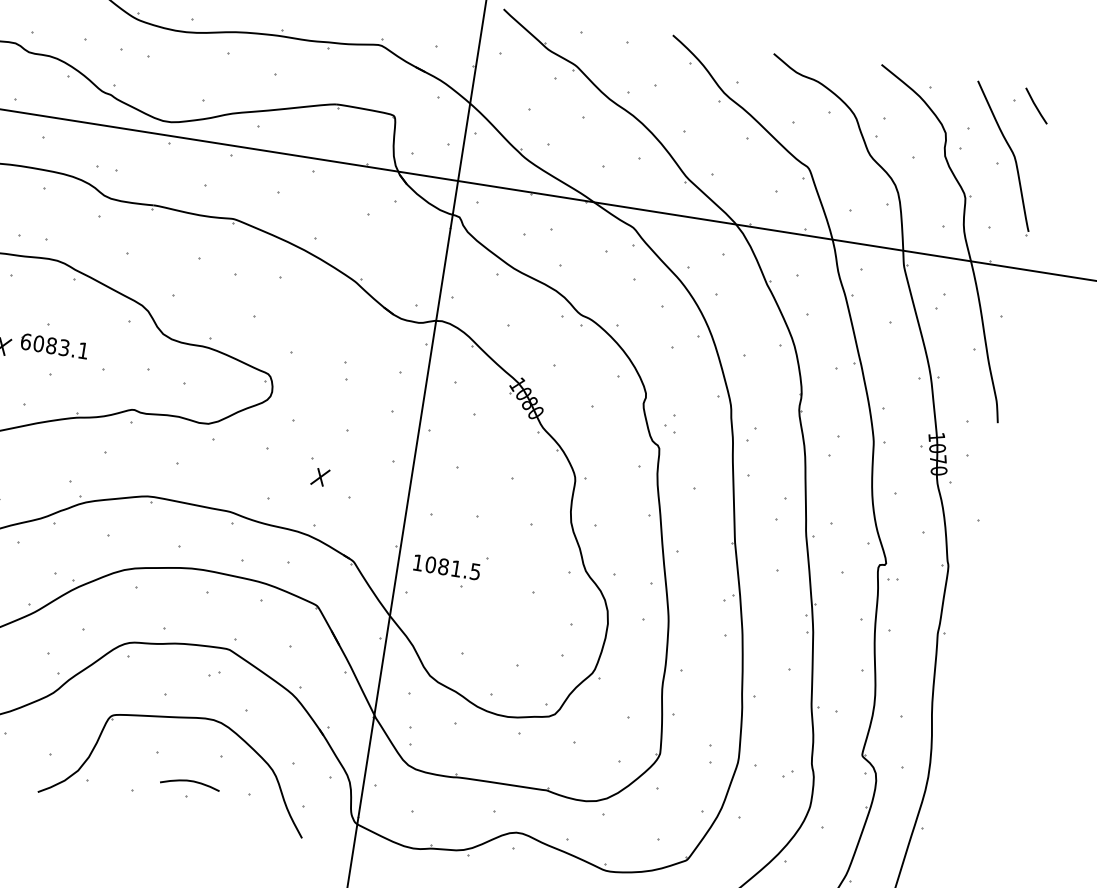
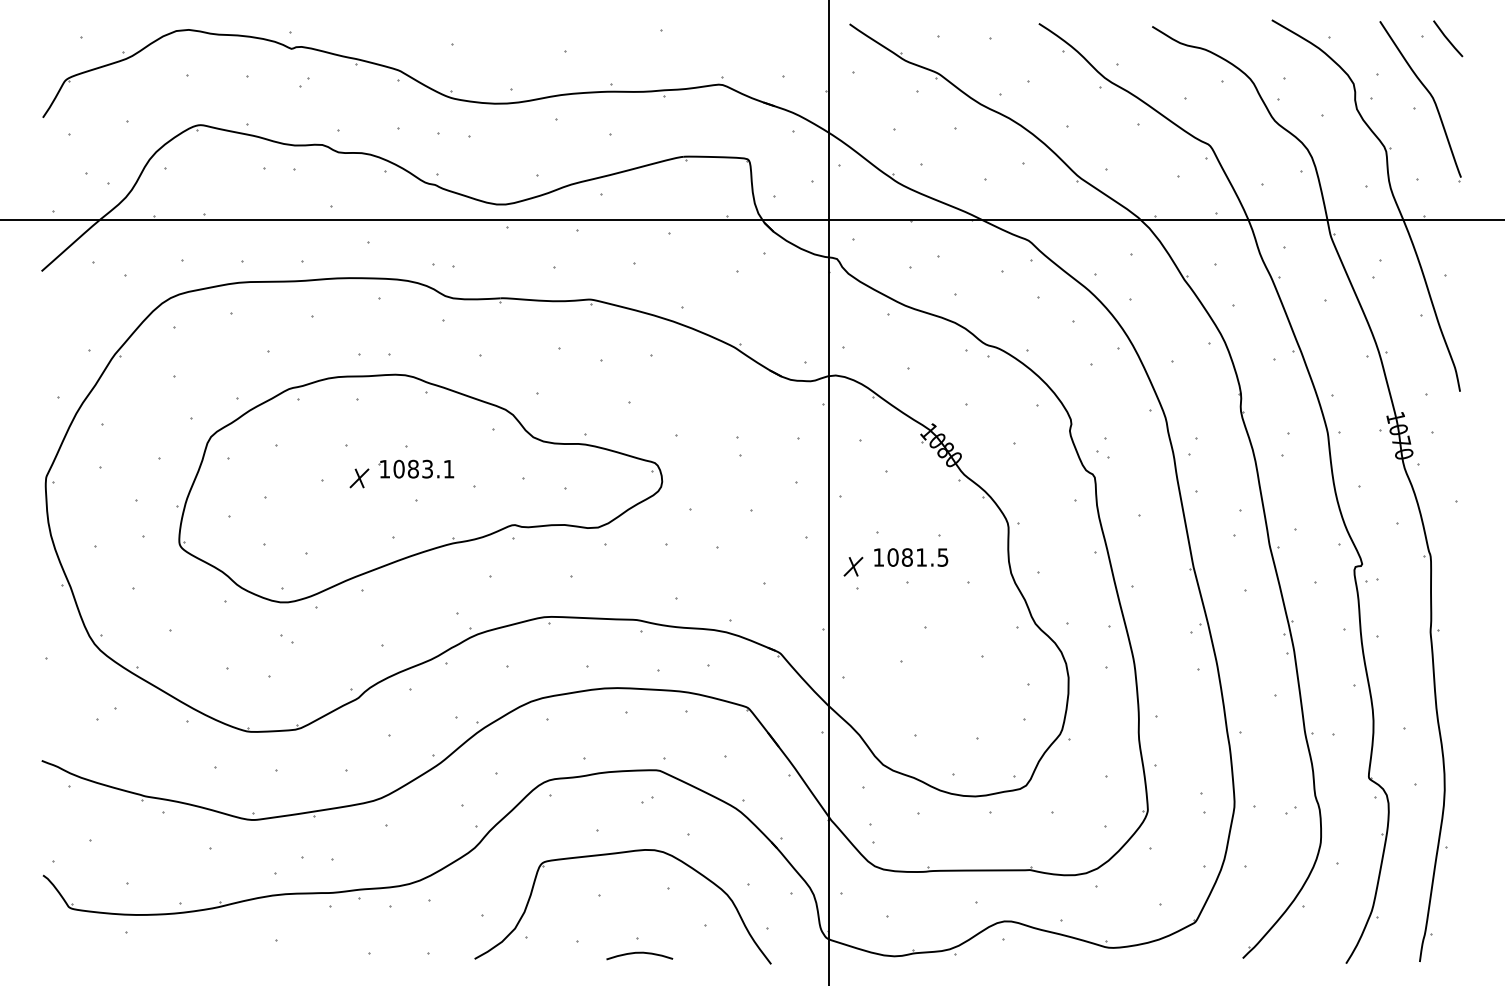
text: (25, 341) -> (384, 468), 6083.1 -> 1083.1
part: (320, 477) -> (853, 566), moved
text: (447, 567) -> (911, 557), moved
curve: (190, 781) -> (639, 953), moved

